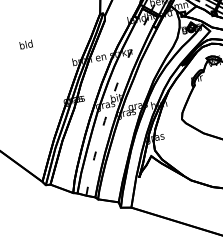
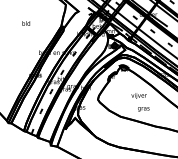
text: (26, 44) -> (26, 23), moved

